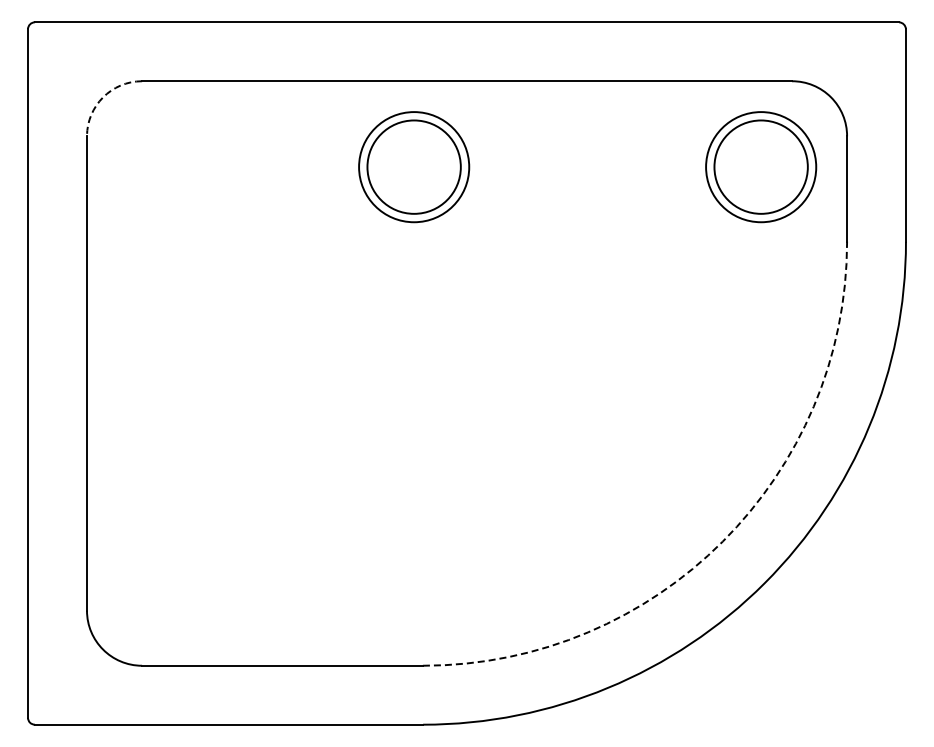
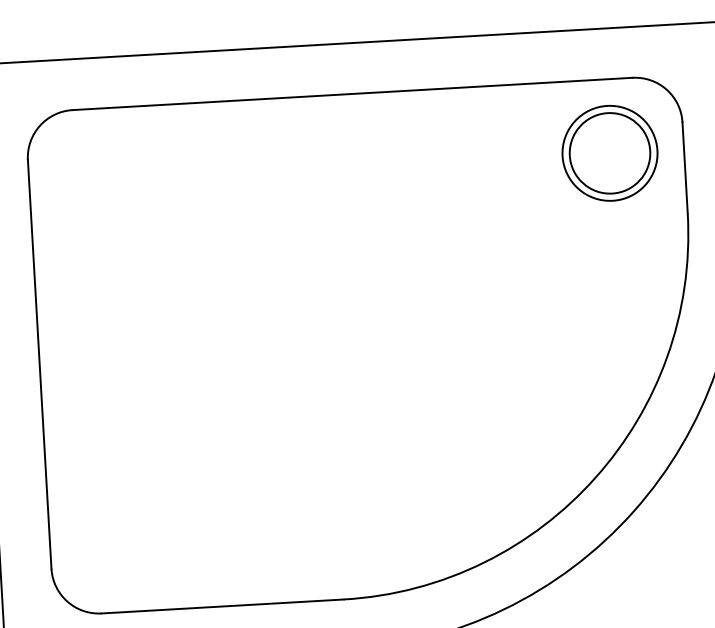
arc: (103, 97) -> (40, 126), dashed -> solid
part: (414, 167) -> (311, 170), removed
arc: (722, 541) -> (595, 477), dashed -> solid

